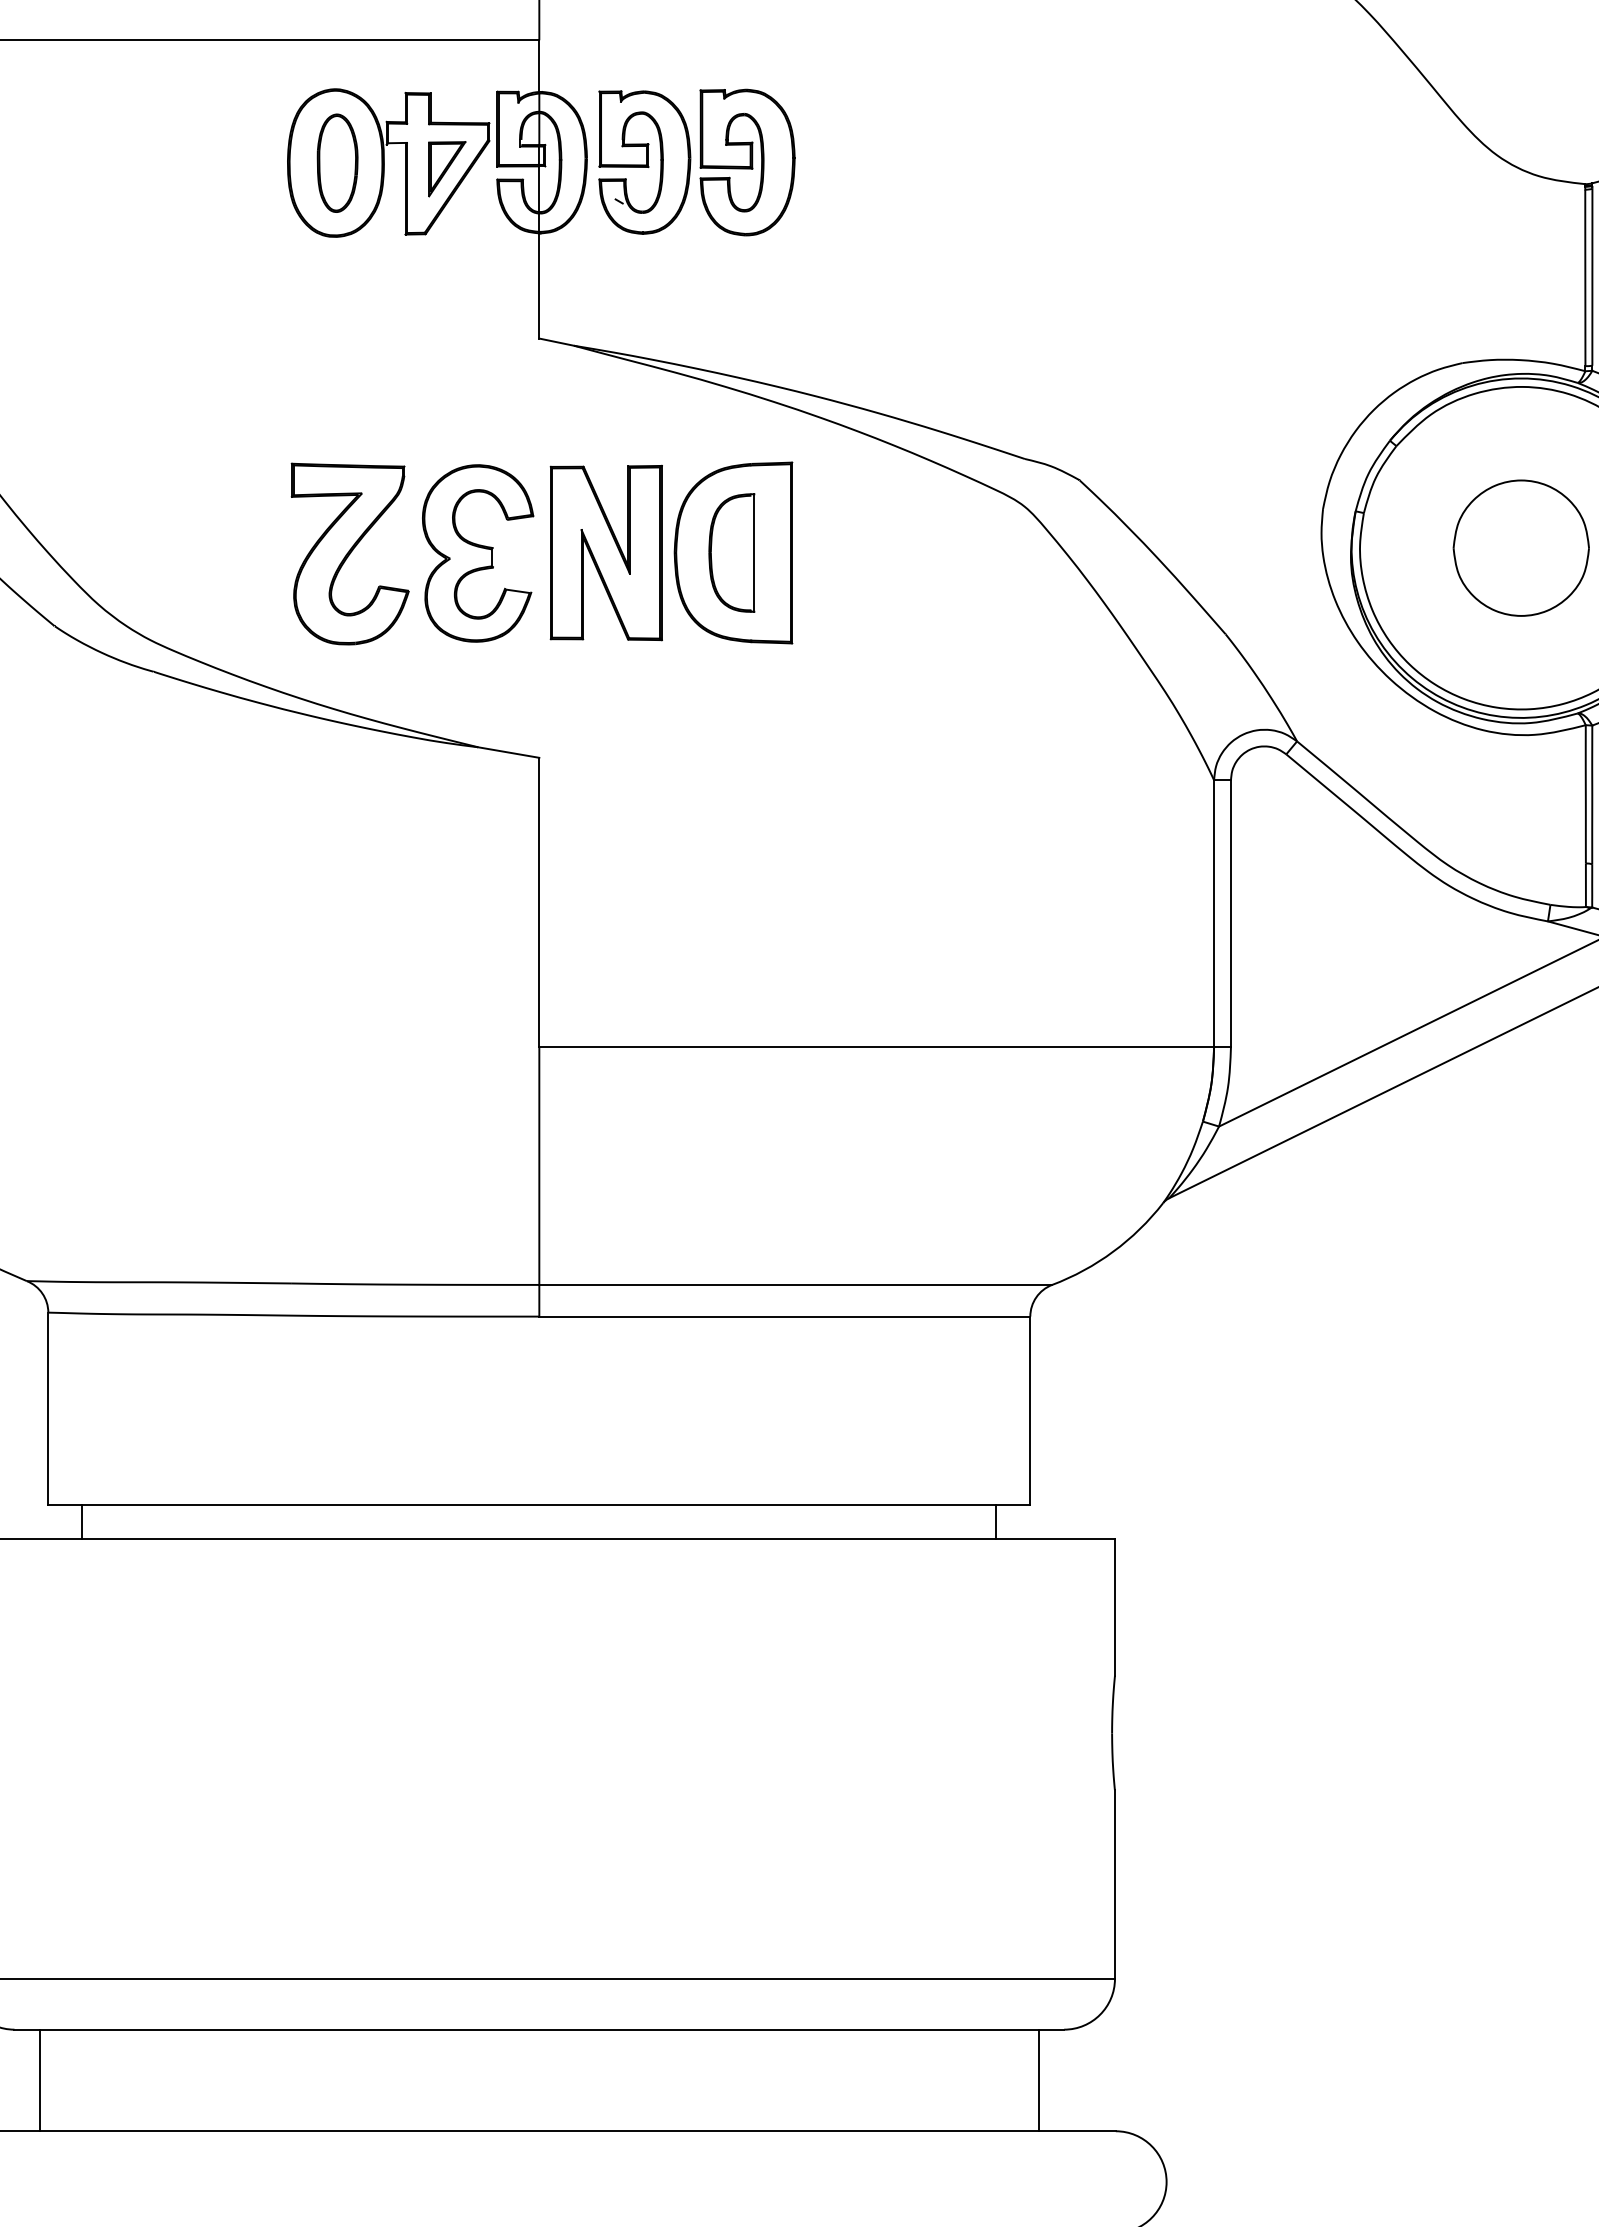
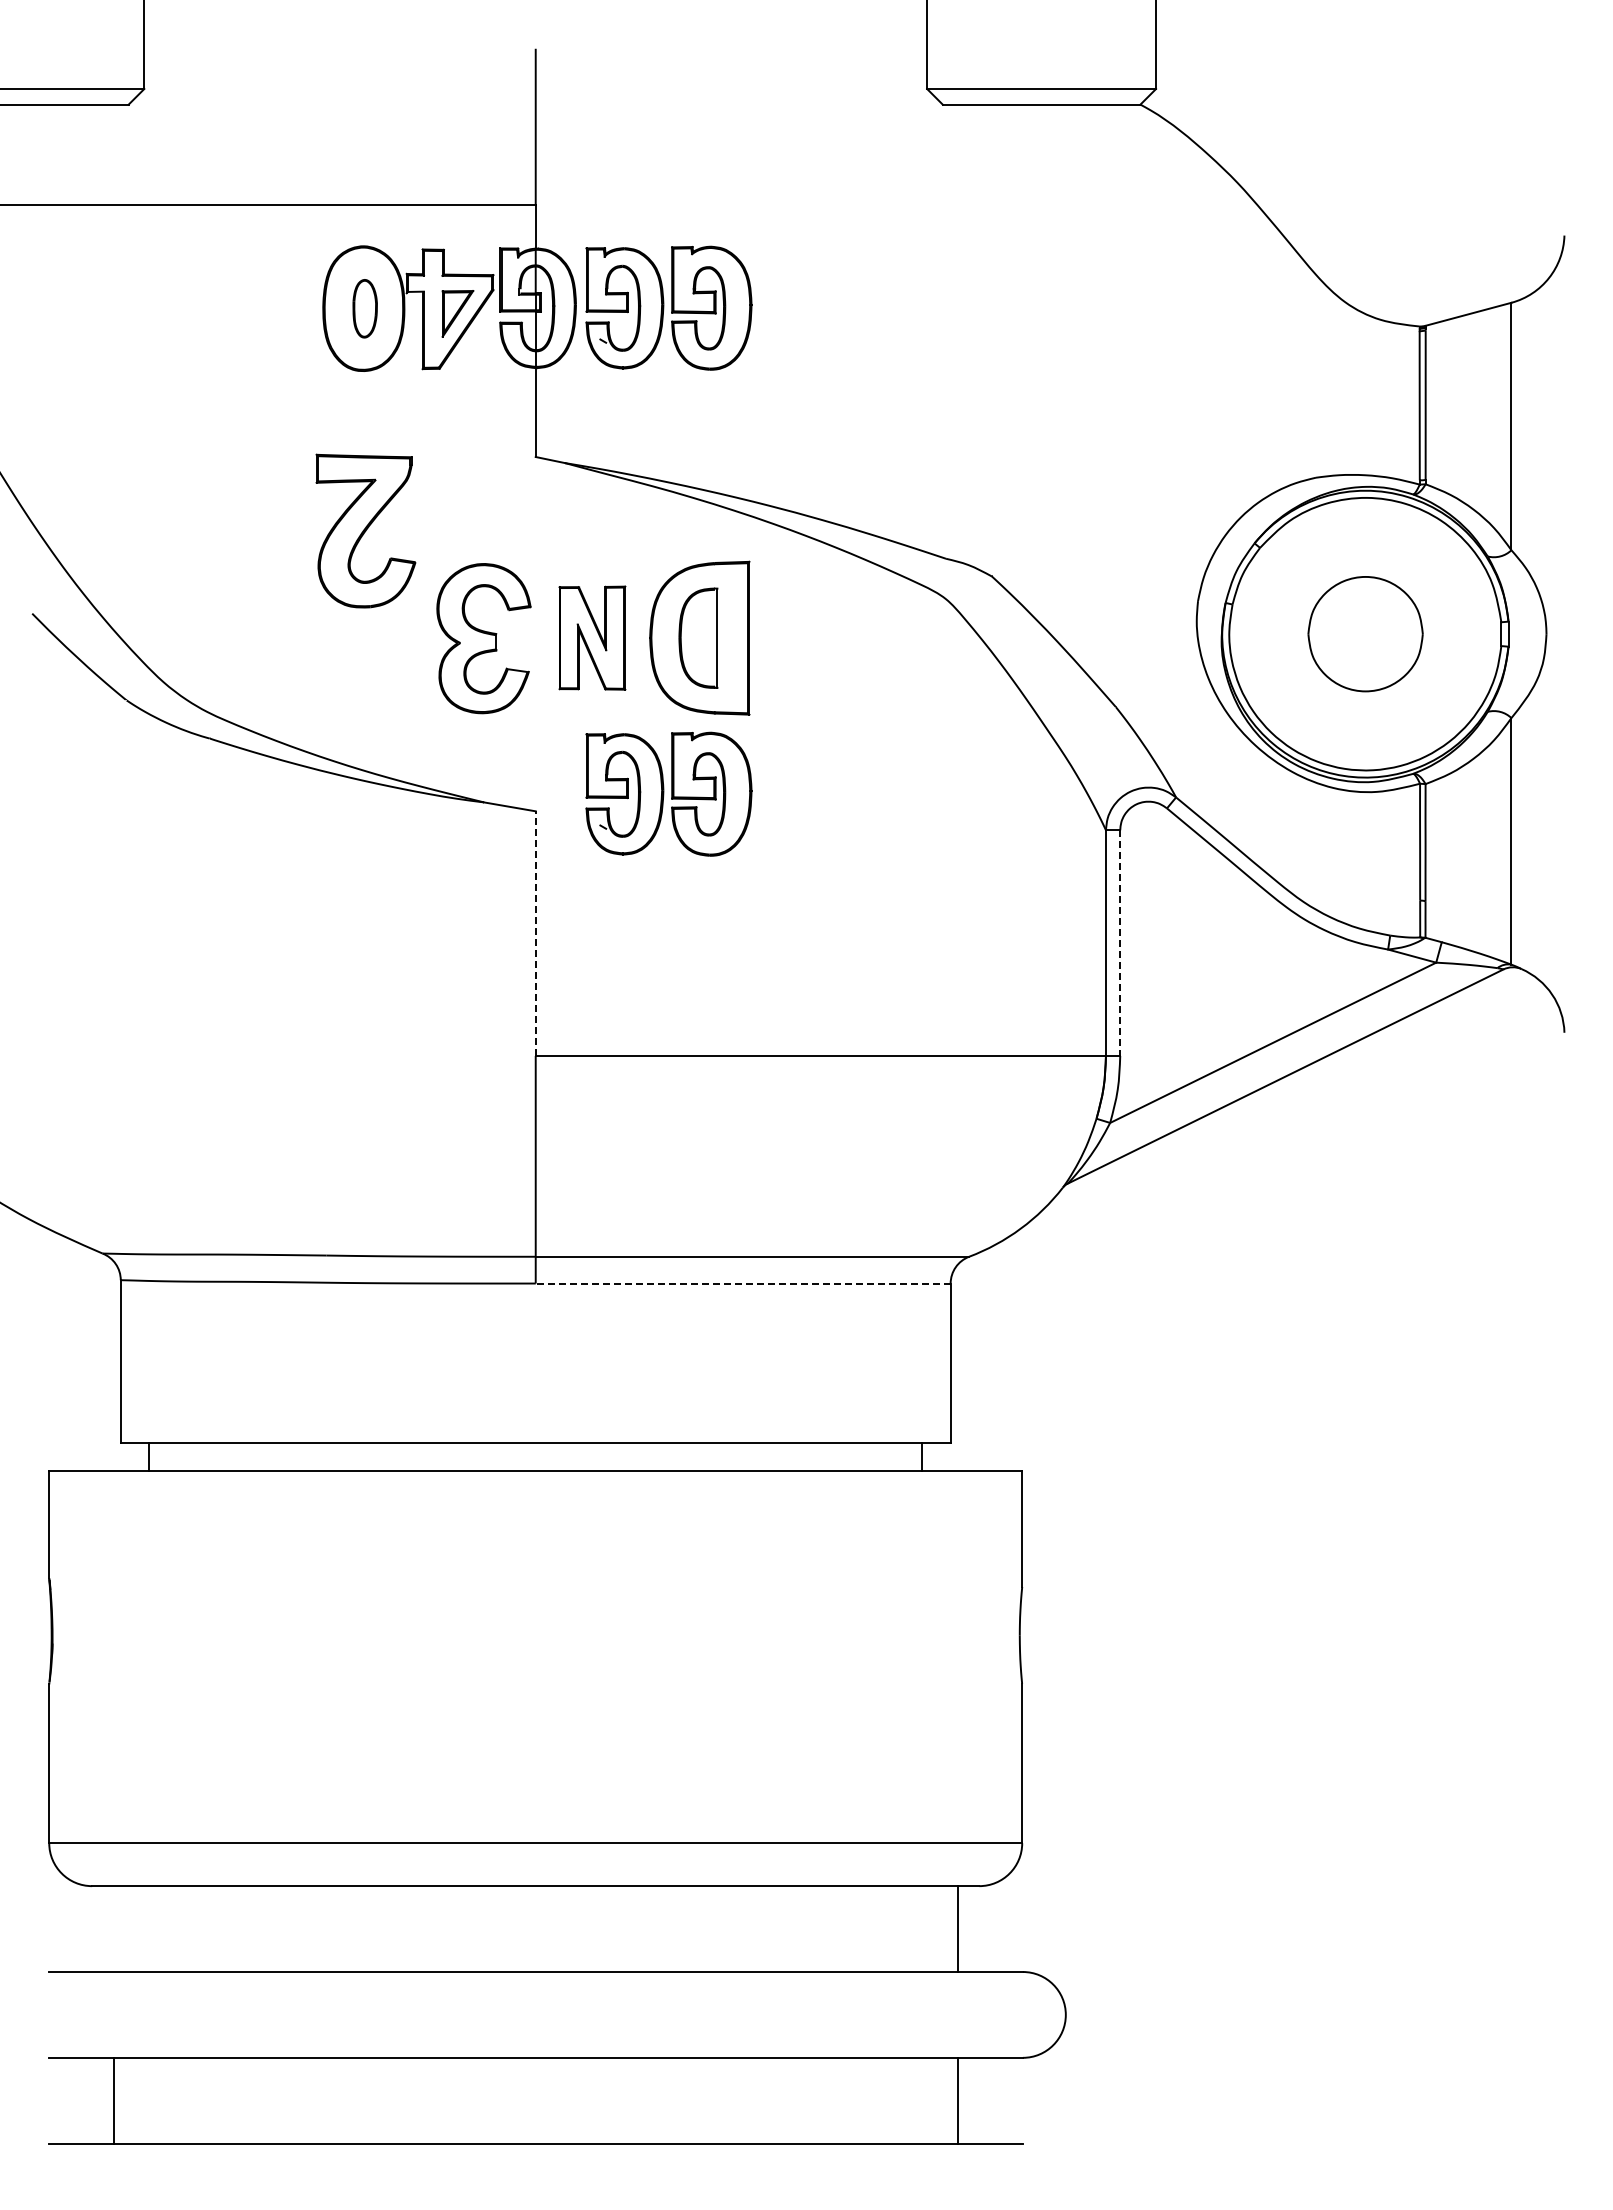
part: (336, 162) -> (364, 308), size x0.7
part: (606, 552) -> (592, 637), size x0.7
part: (349, 553) -> (365, 530), moved
part: (696, 736) -> (668, 793), added
line: (539, 902) -> (535, 933), solid -> dashed
line: (1231, 914) -> (1120, 943), solid -> dashed
line: (783, 1316) -> (742, 1283), solid -> dashed
line: (39, 2080) -> (113, 1929), removed

